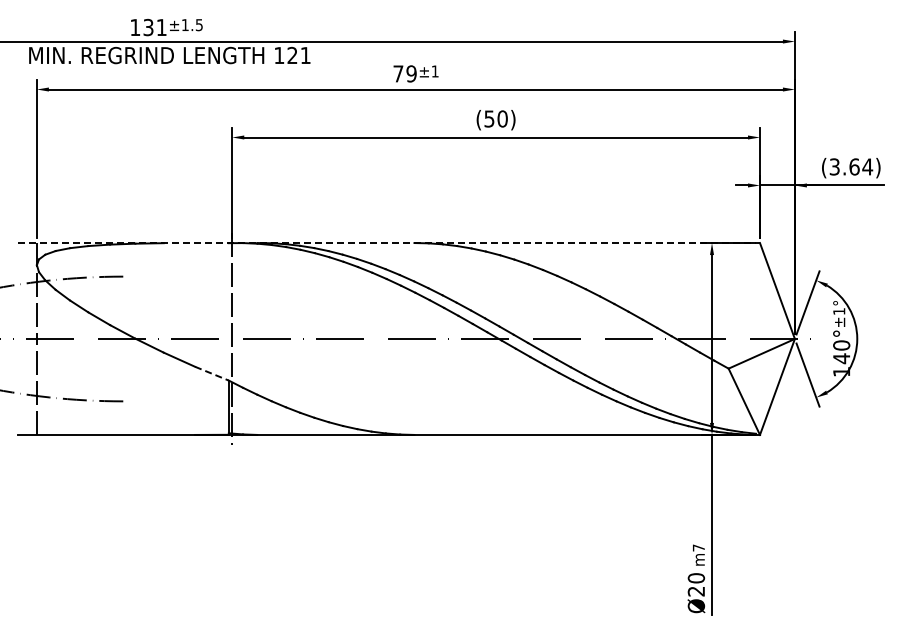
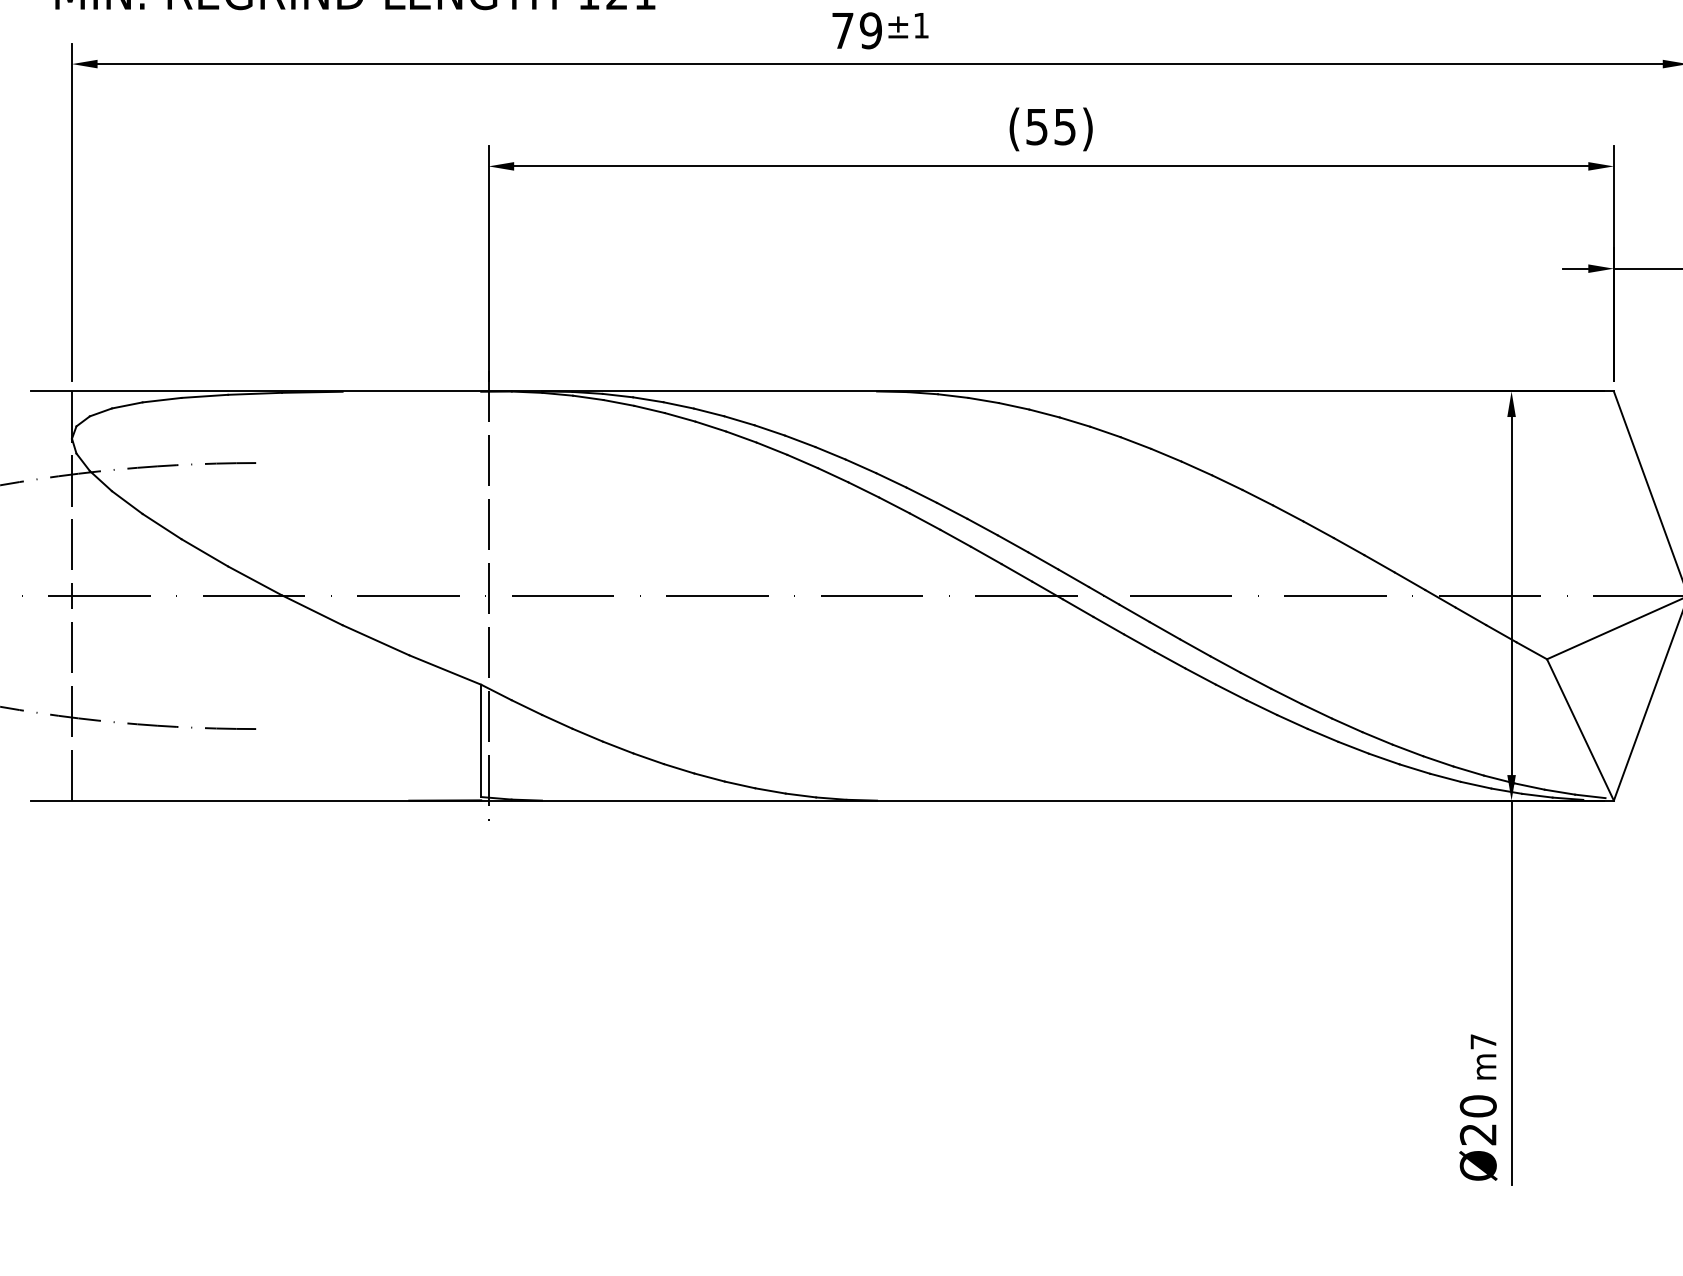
text: (502, 118) -> (1064, 125), (50) -> (55)
line: (389, 243) -> (823, 392), dashed -> solid
line: (212, 373) -> (446, 669), dashed -> solid

